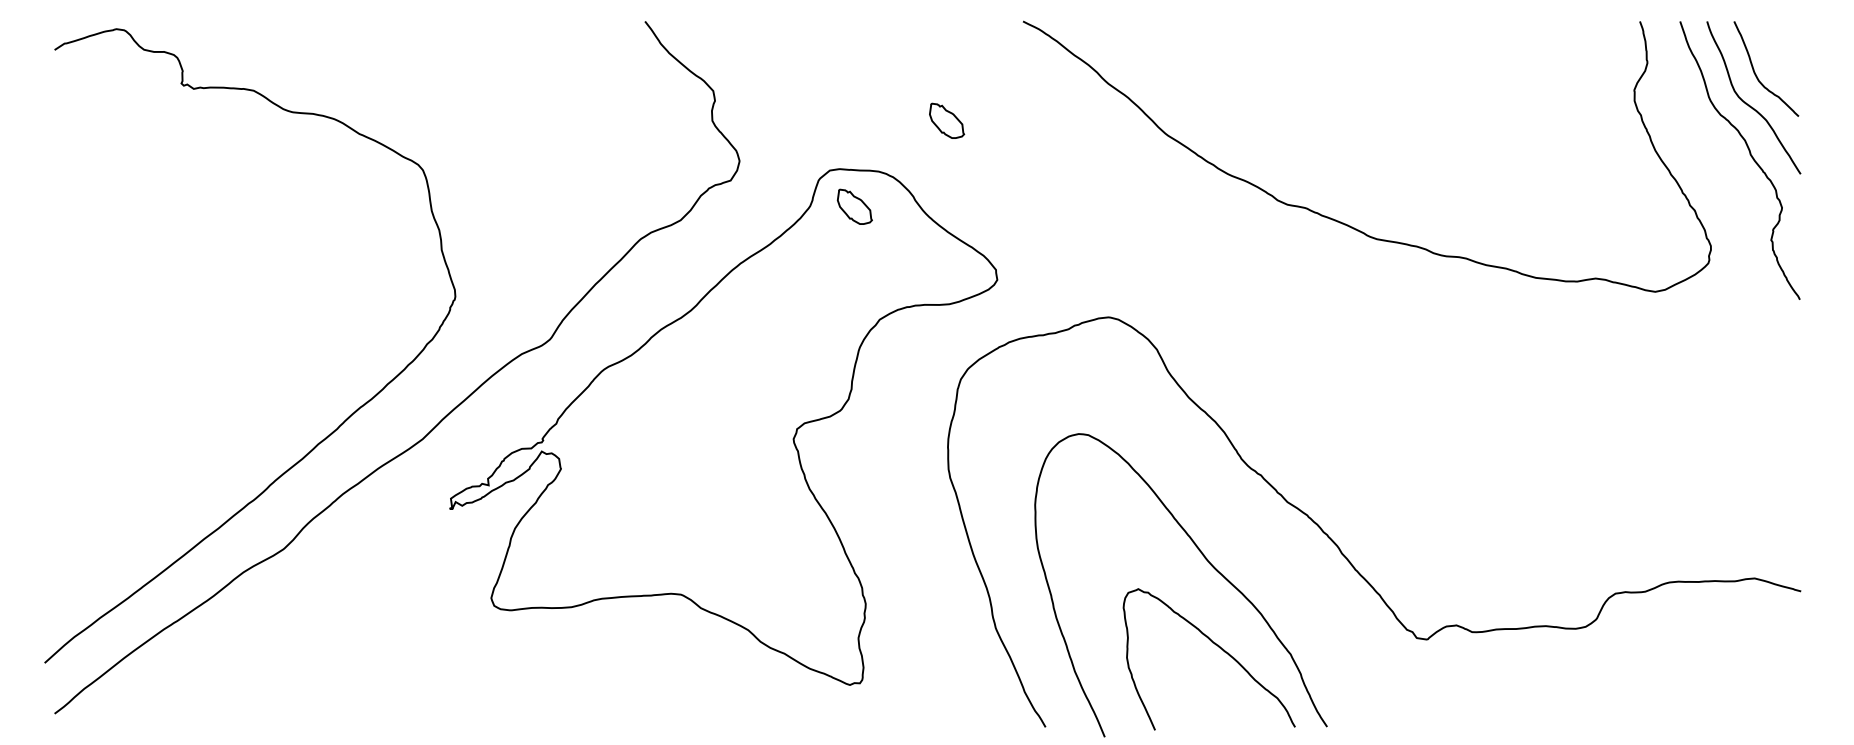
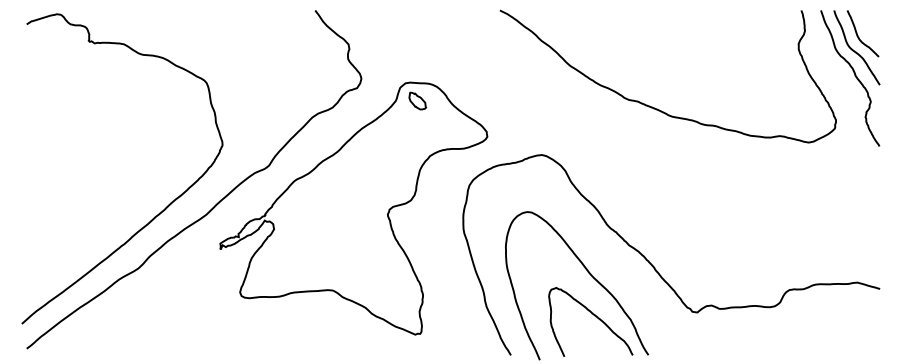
part: (946, 119) -> (462, 58), removed

